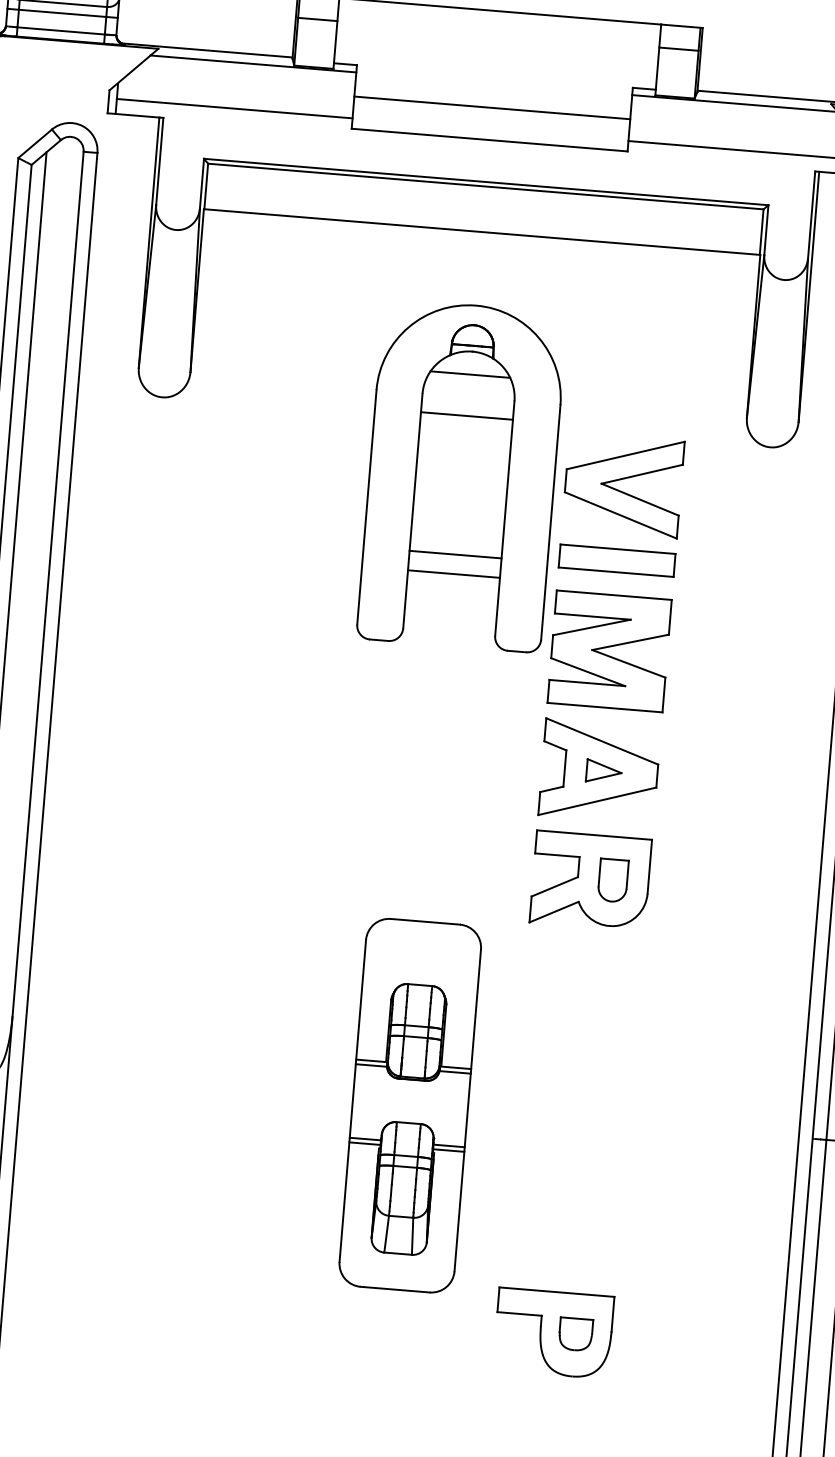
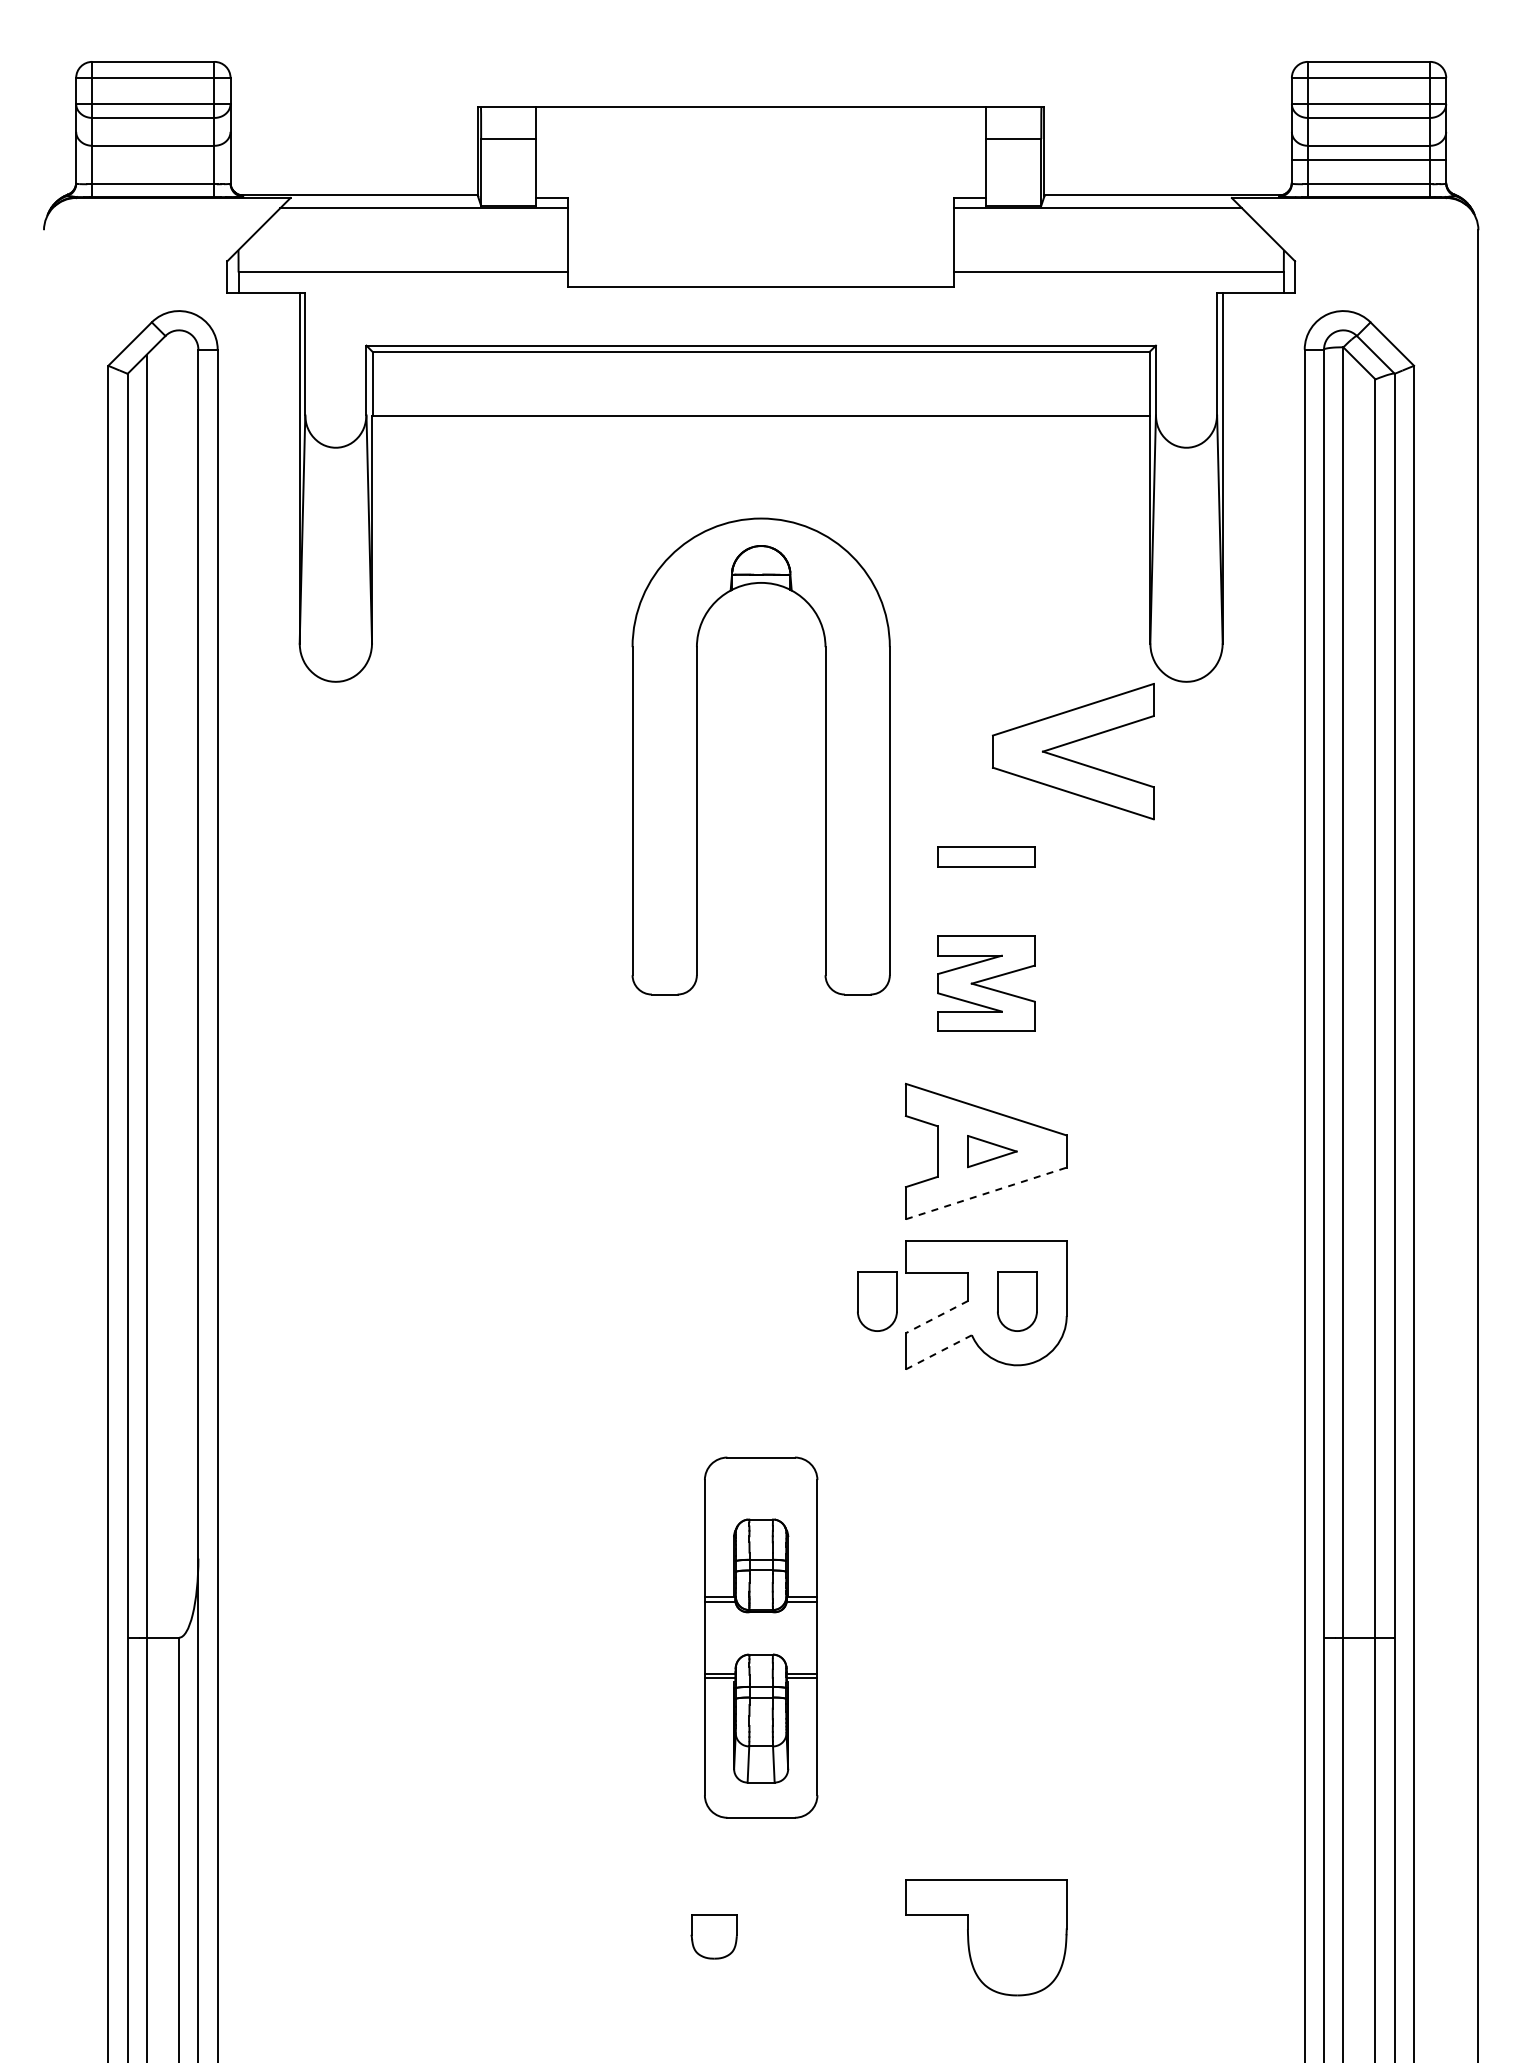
line: (62, 13) -> (153, 159), removed
line: (492, 107) -> (761, 241), removed
line: (469, 374) -> (760, 615), removed
line: (466, 415) -> (760, 672), removed
part: (623, 479) -> (1072, 743), moved
line: (455, 554) -> (760, 866), removed
part: (617, 560) -> (986, 856), size x0.6
line: (453, 574) -> (760, 894), removed
part: (609, 651) -> (986, 983), size x0.6
line: (597, 801) -> (986, 1193), solid -> dashed
part: (513, 872) -> (877, 1301), added
line: (554, 887) -> (936, 1317), solid -> dashed
line: (554, 912) -> (939, 1352), solid -> dashed
part: (409, 1105) -> (760, 1637), size x0.7
part: (575, 1334) -> (713, 1936), moved

